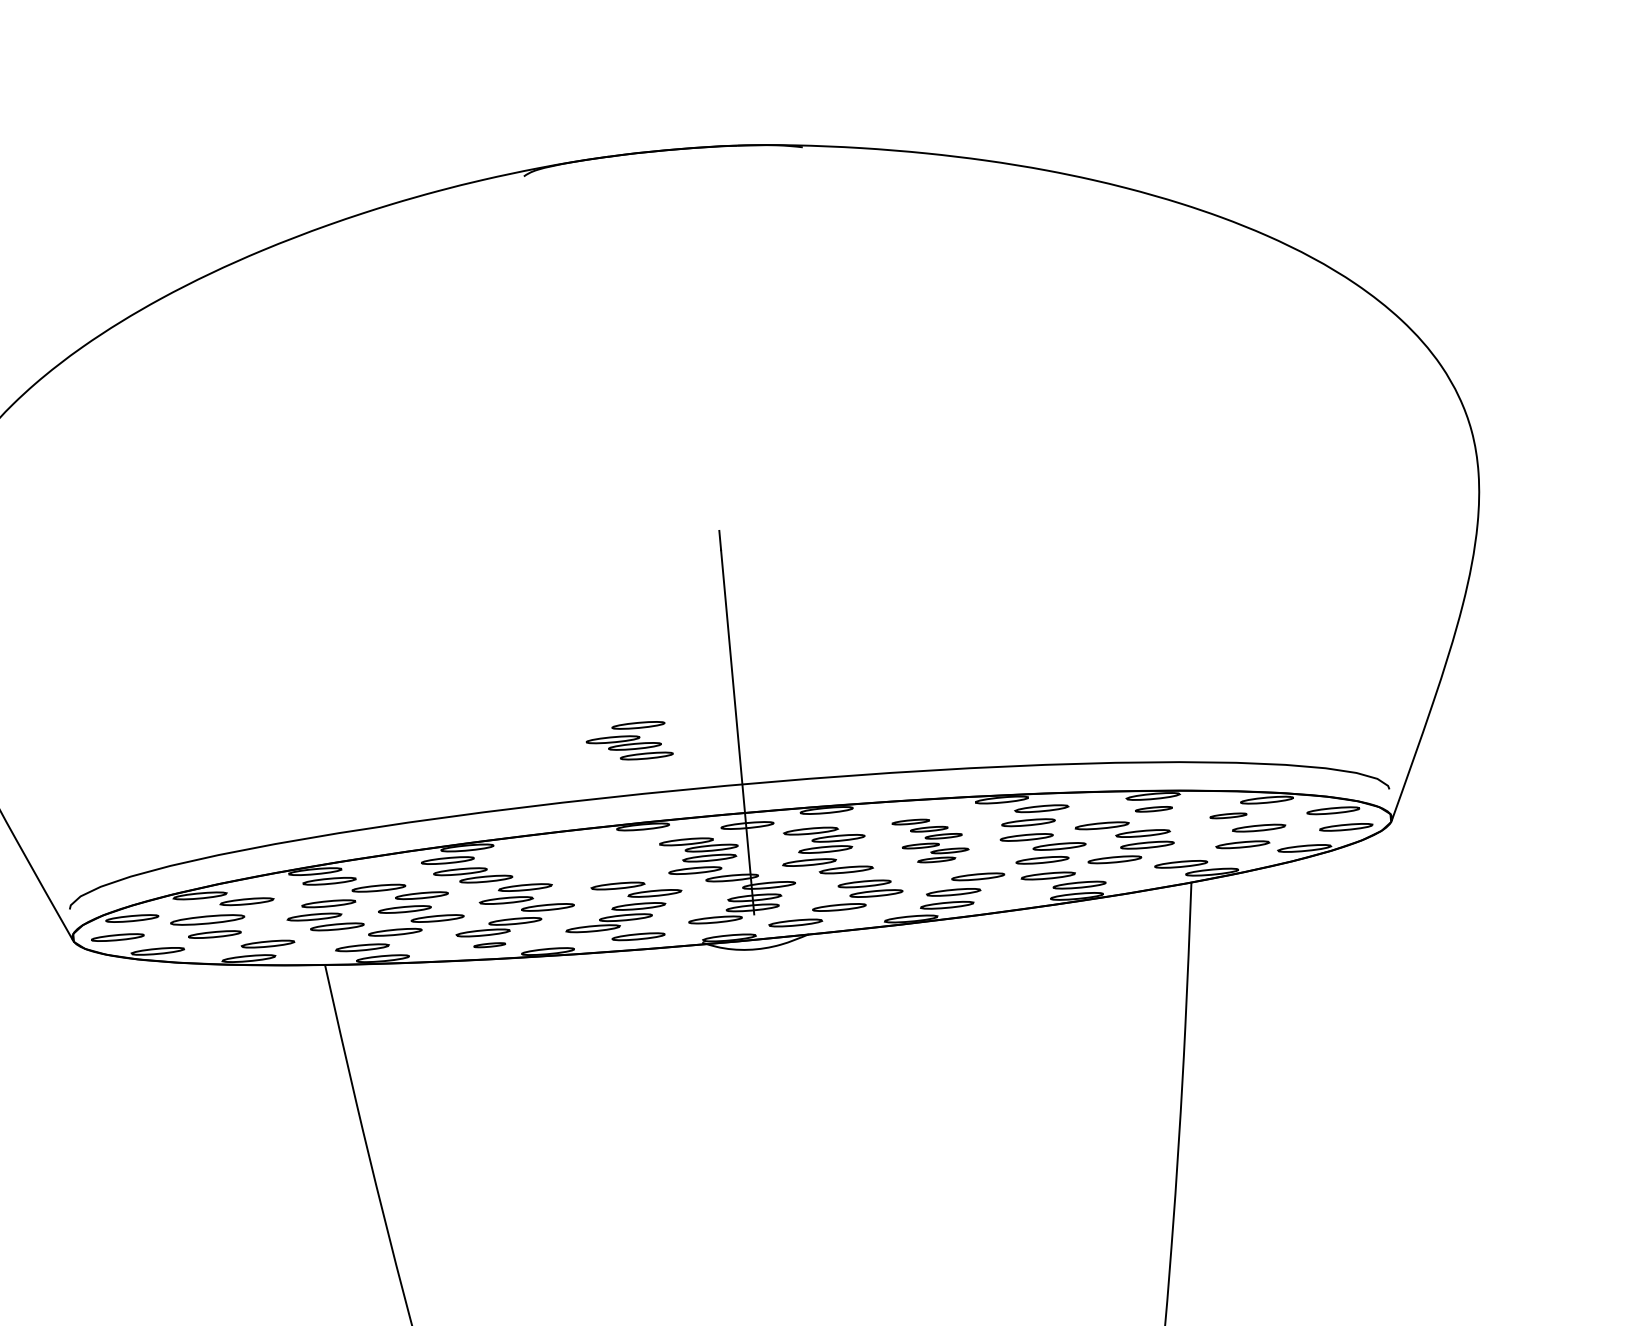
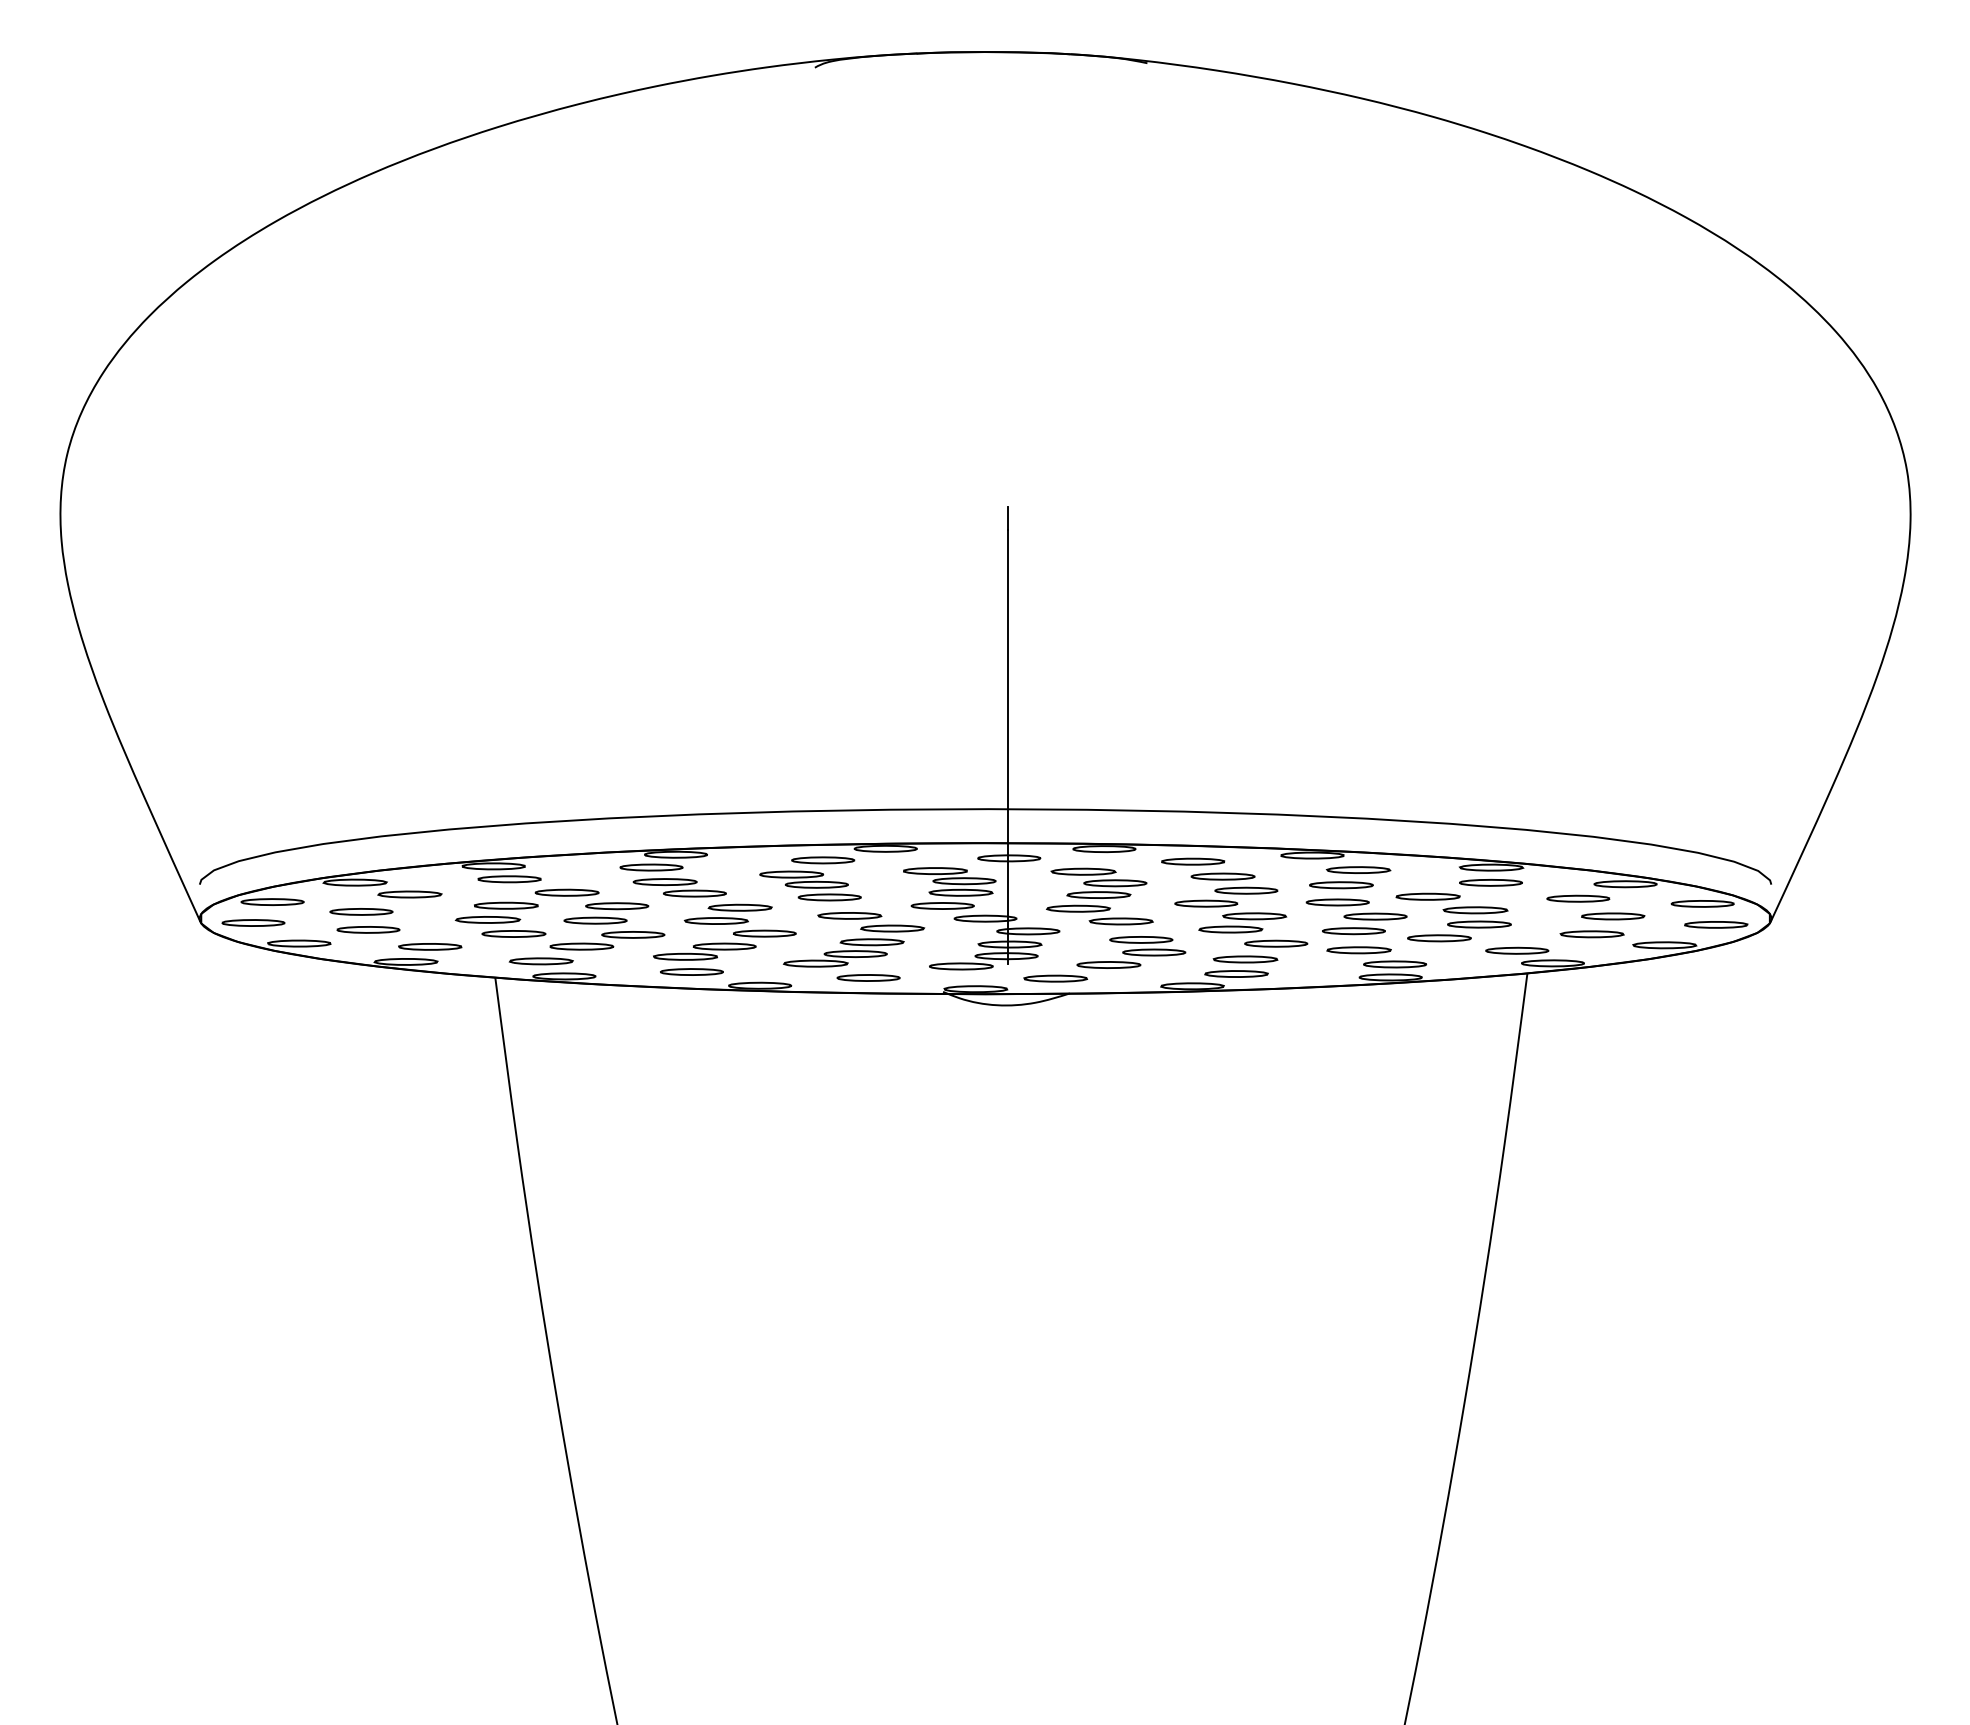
part: (629, 741) -> (810, 878), moved
part: (1153, 809) -> (1490, 882), size x1.43
part: (1228, 815) -> (1578, 898), size x1.43
part: (931, 840) -> (1224, 895), size x1.43
part: (207, 919) -> (361, 911), size x0.71
part: (489, 944) -> (691, 971), size x1.67

